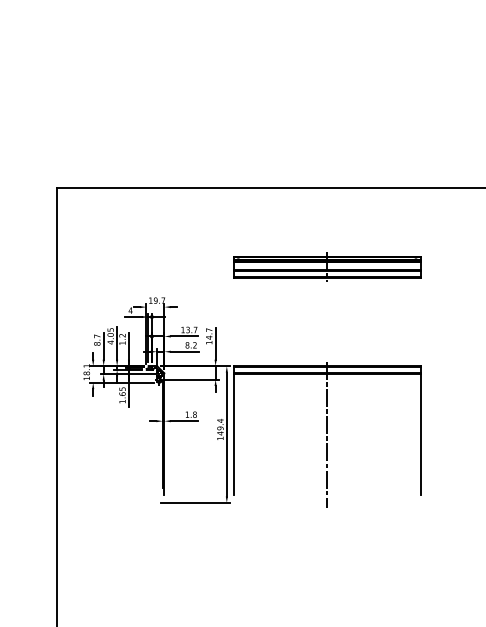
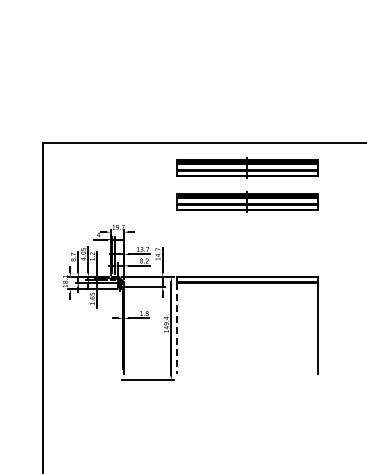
part: (327, 221) -> (247, 167), added
line: (233, 434) -> (176, 328), solid -> dashed
line: (327, 434) -> (247, 328), removed

